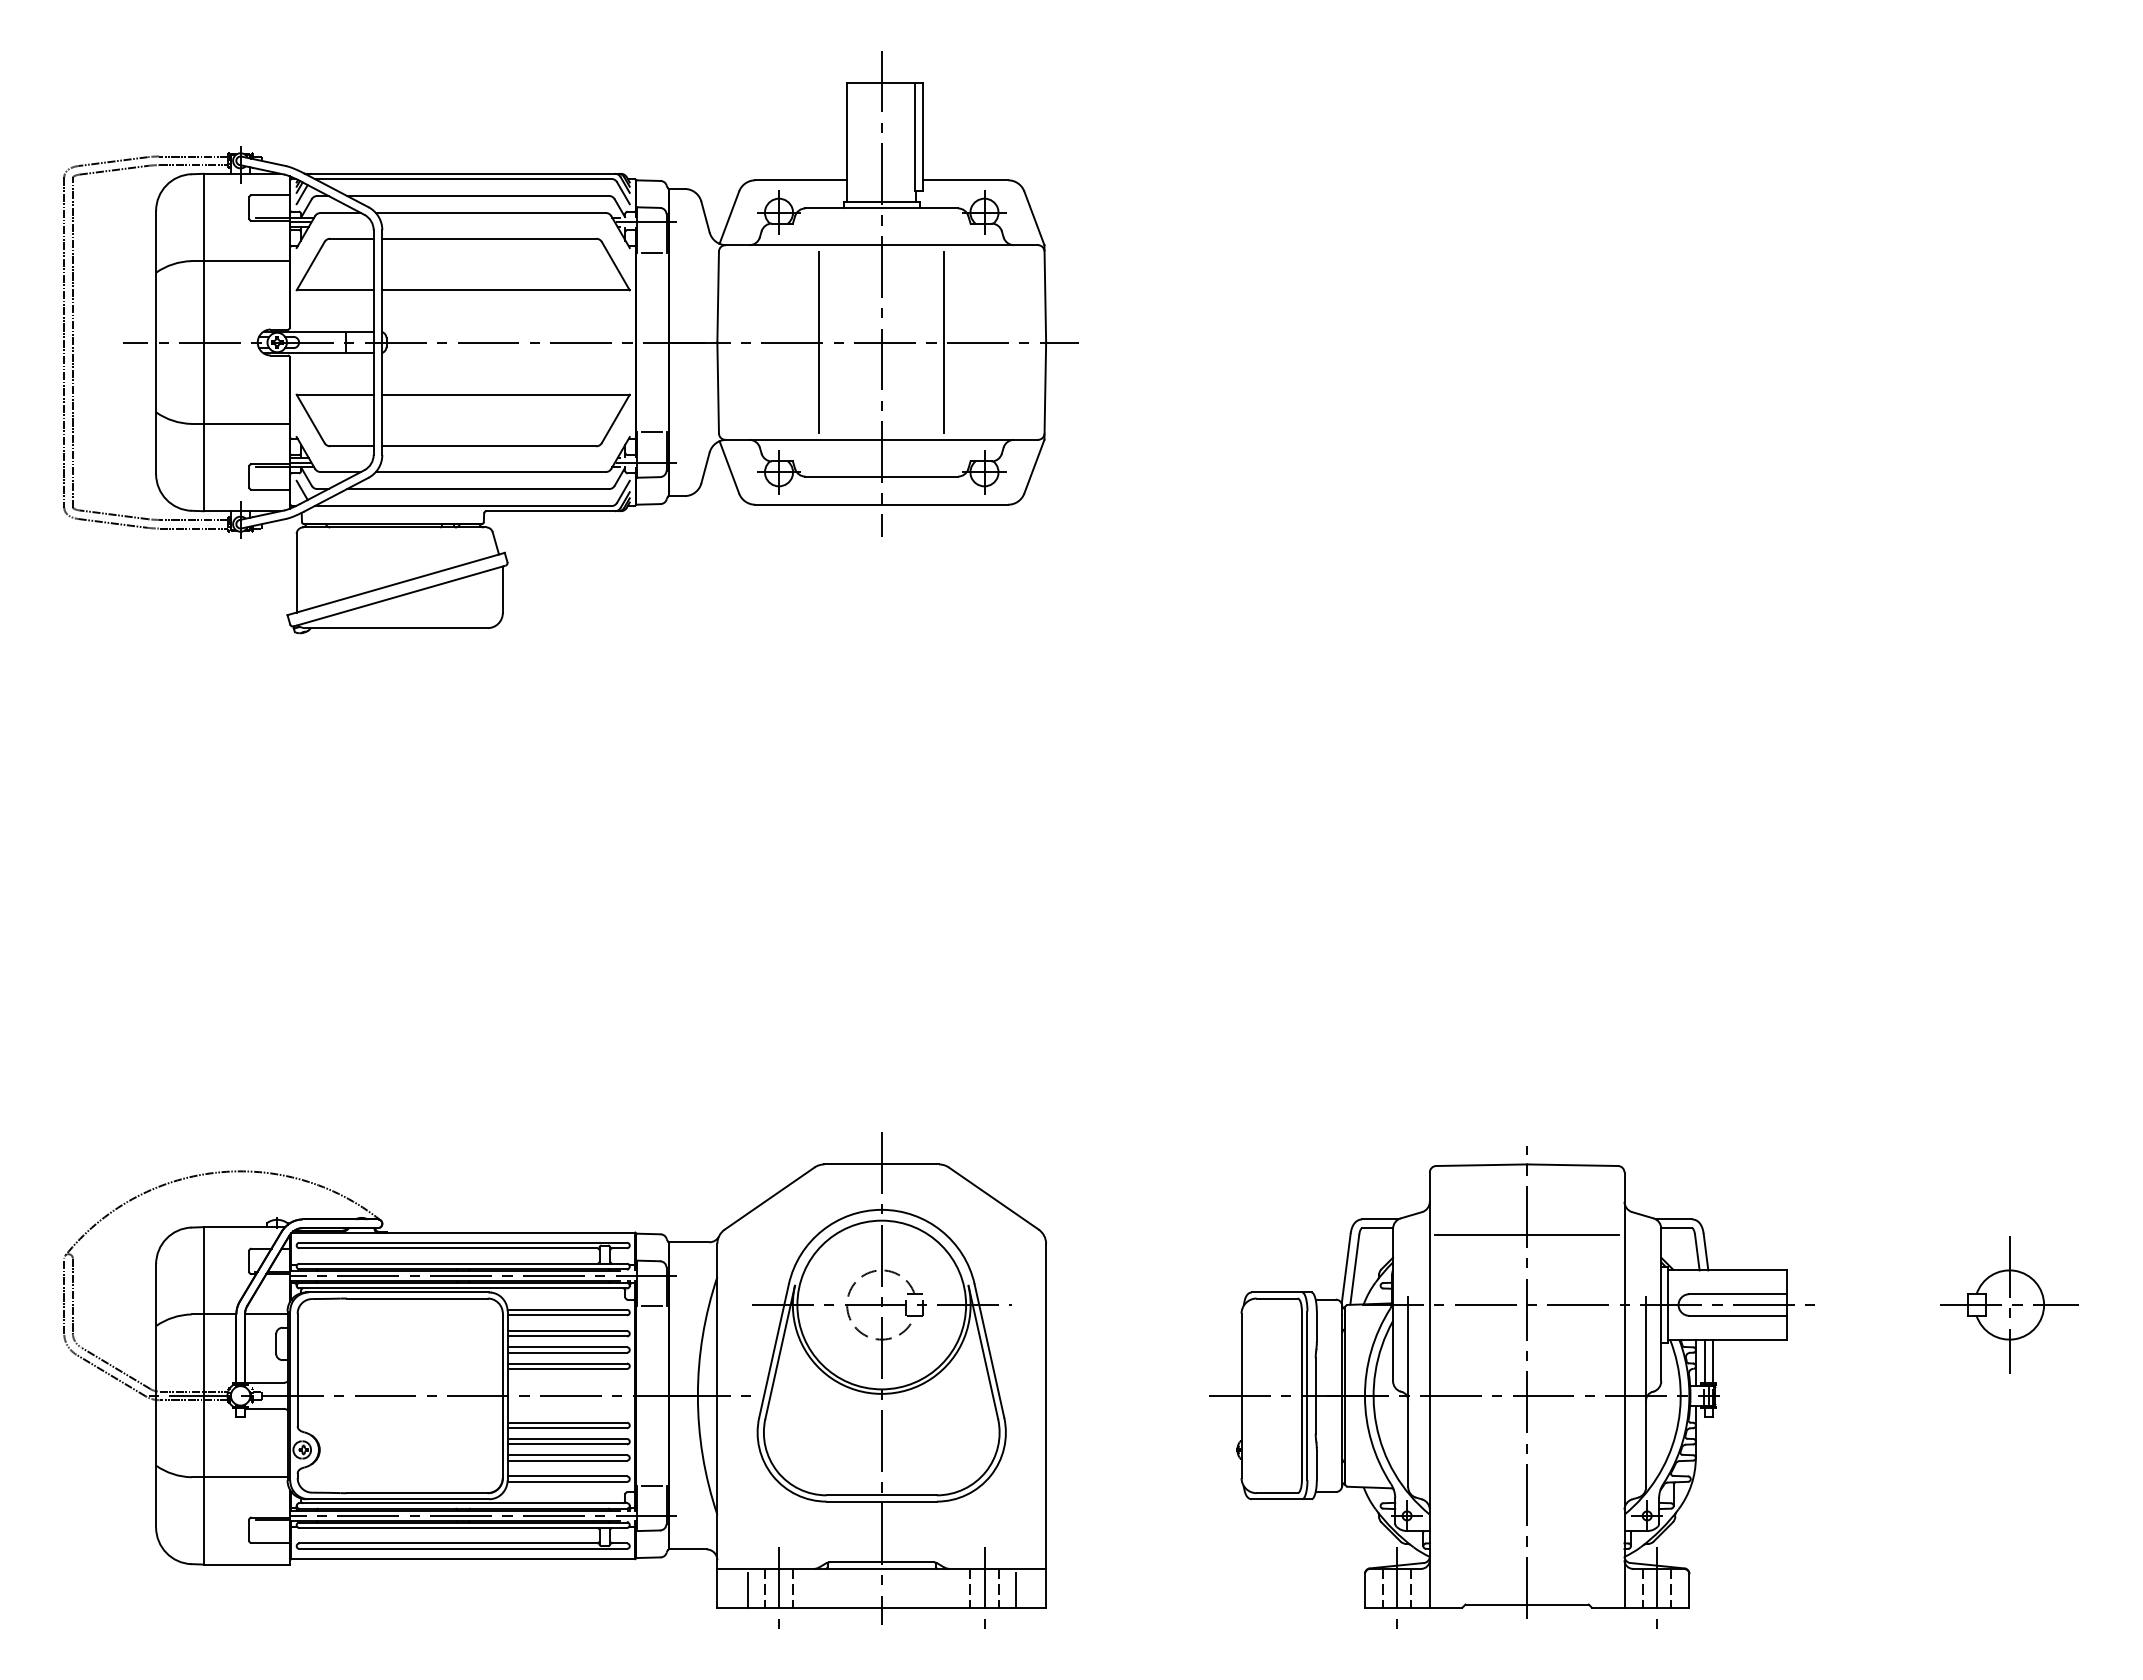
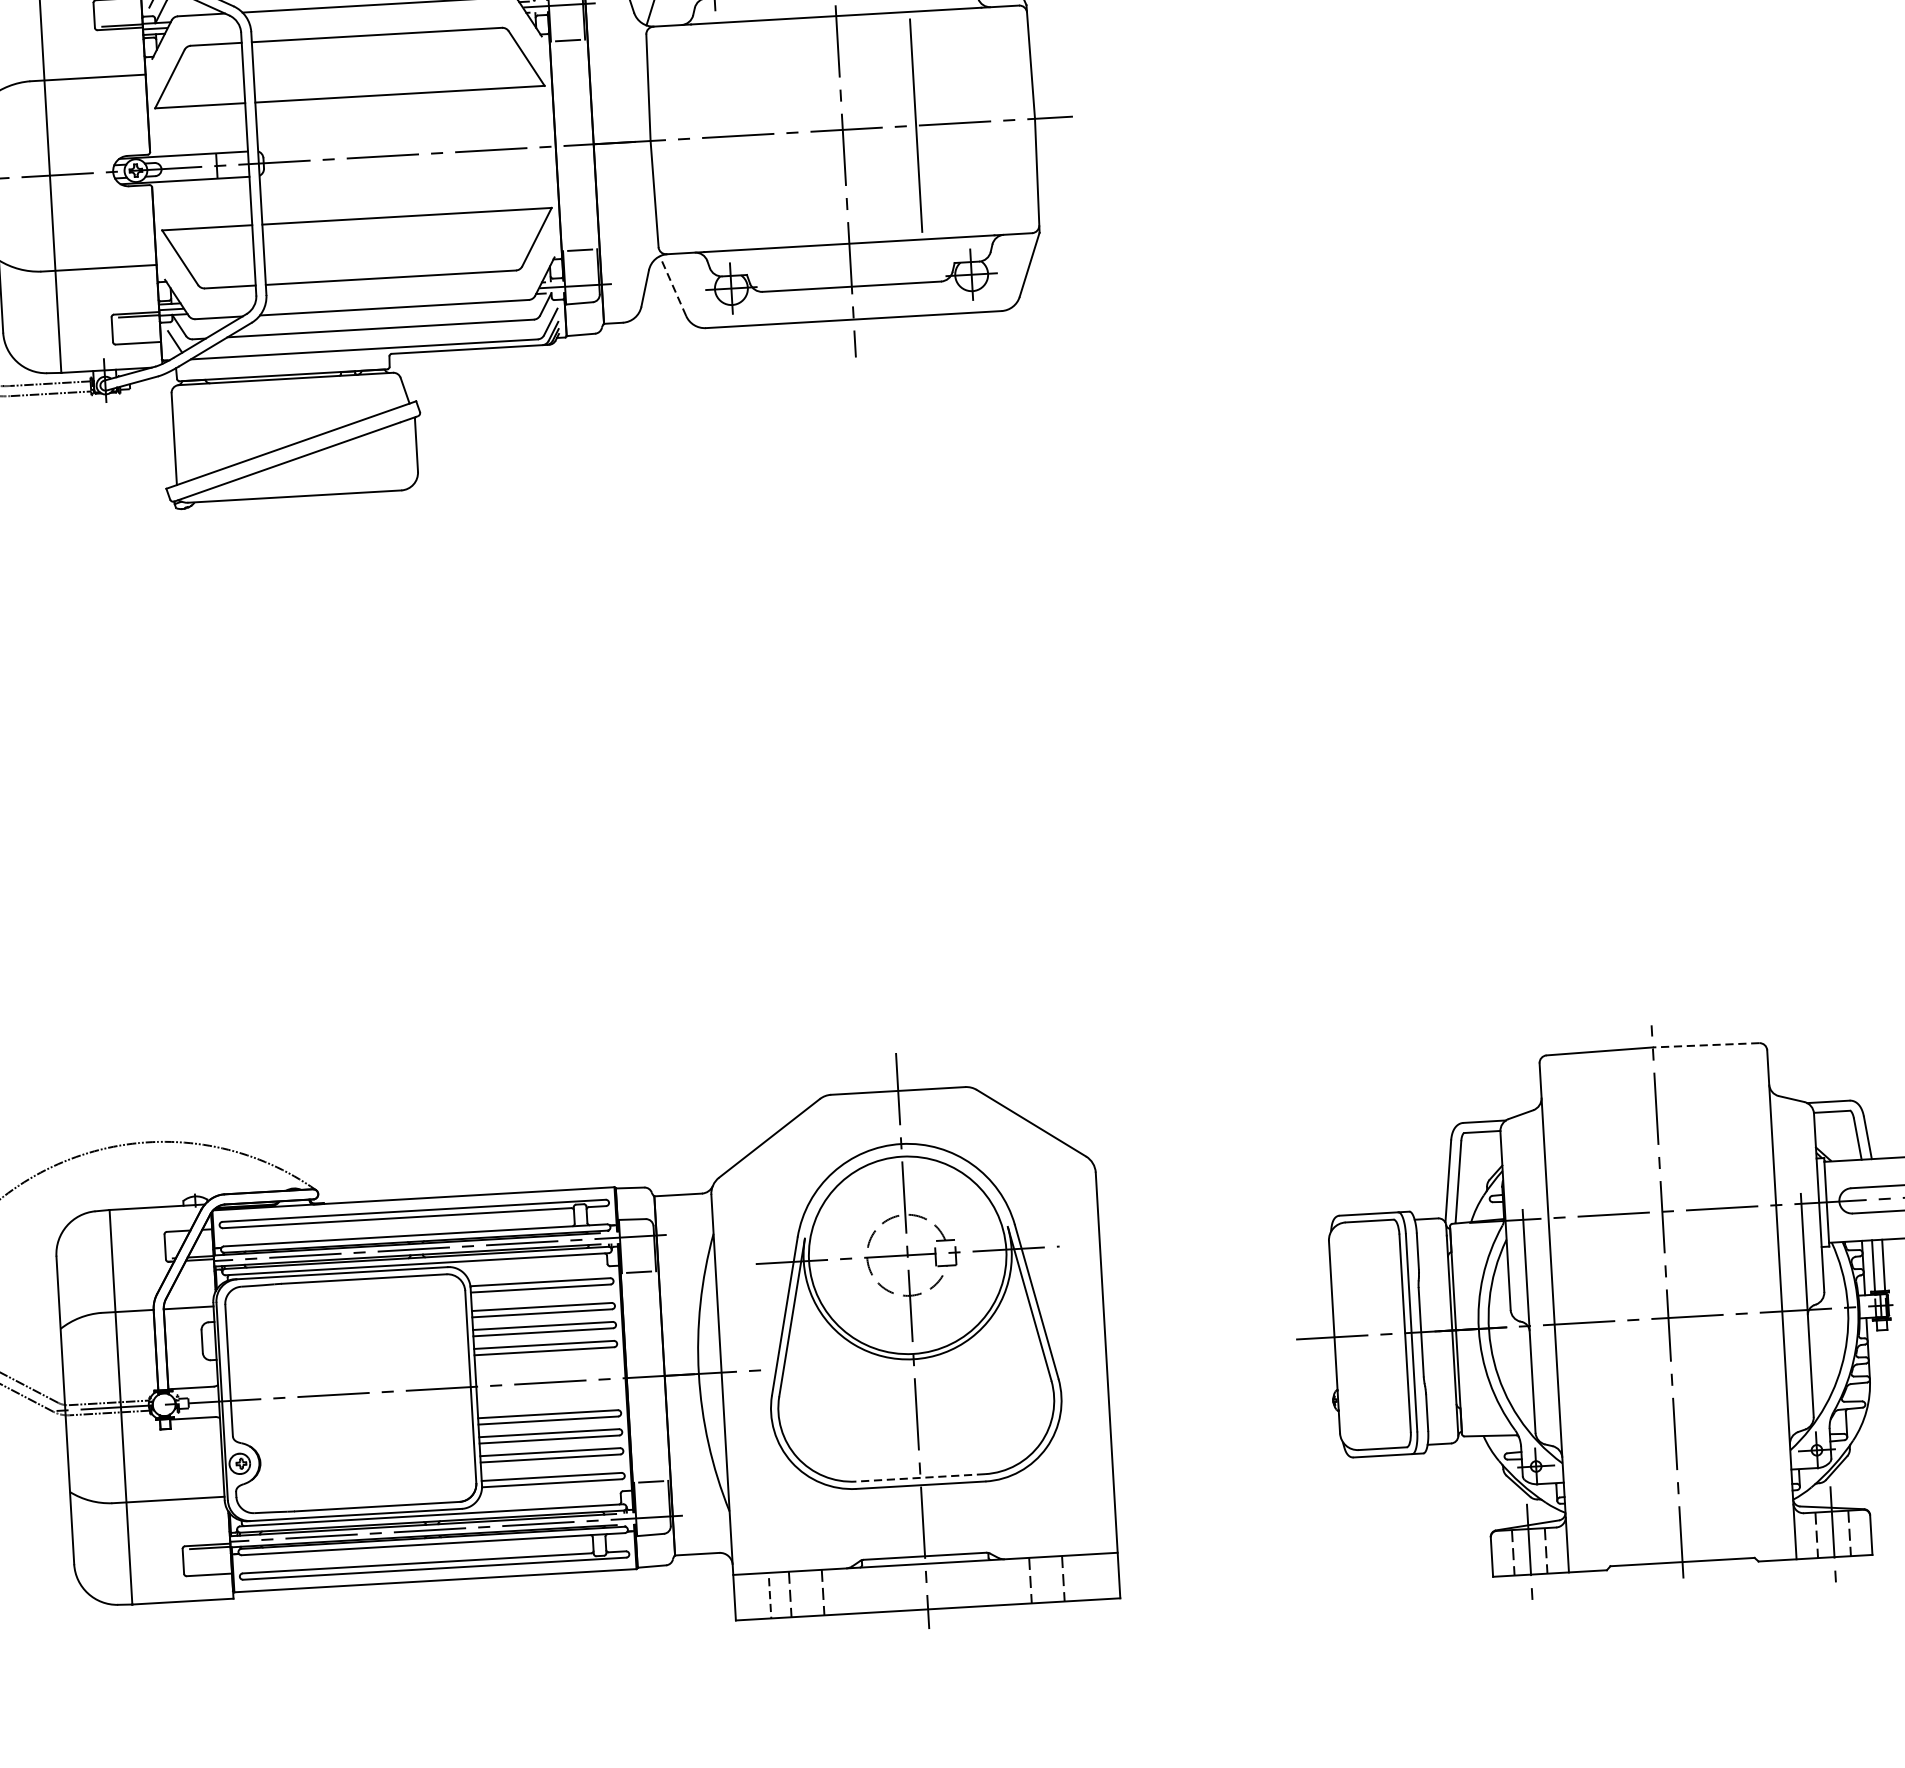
line: (819, 342) -> (770, 134), removed
line: (729, 467) -> (673, 286), solid -> dashed
line: (1572, 1165) -> (1705, 1045), solid -> dashed
line: (1526, 1234) -> (1656, 1129), removed
line: (881, 1495) -> (920, 1478), solid -> dashed
line: (779, 1588) -> (807, 1593), removed
line: (984, 1588) -> (1046, 1579), removed
line: (1015, 1590) -> (1083, 1580), removed
line: (747, 1591) -> (770, 1599), solid -> dashed

